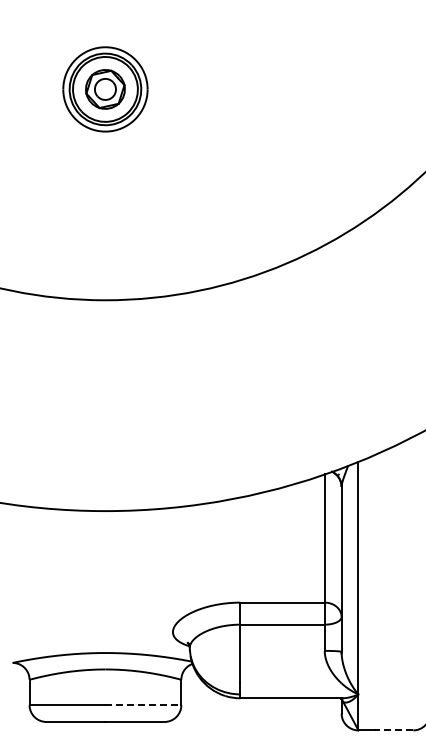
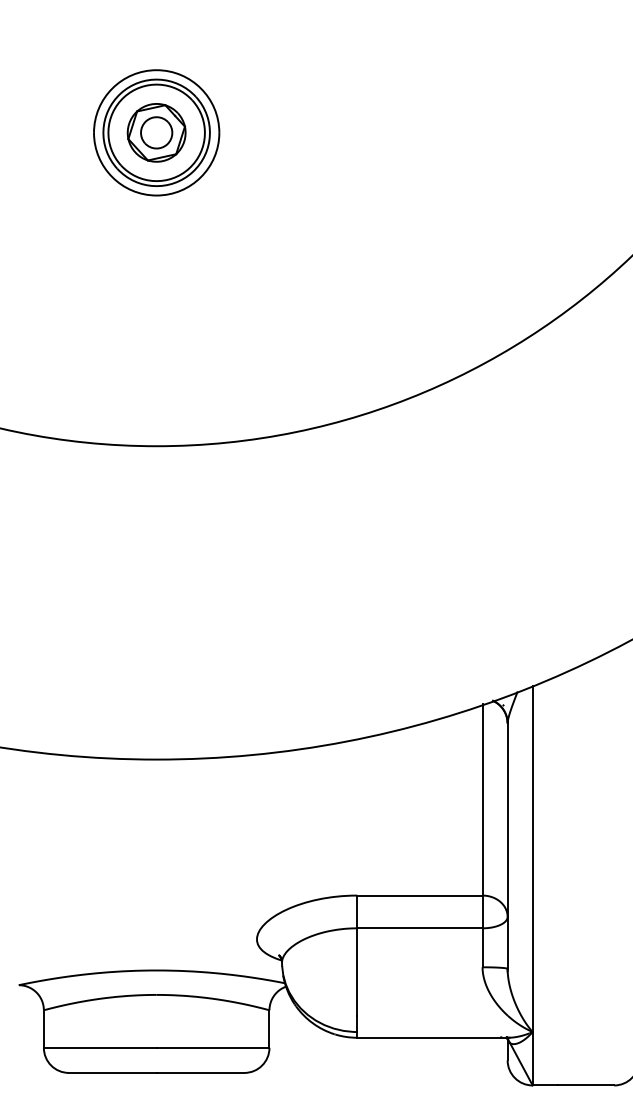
line: (143, 705) -> (213, 1048), dashed -> solid
line: (394, 730) -> (586, 1085), dashed -> solid

